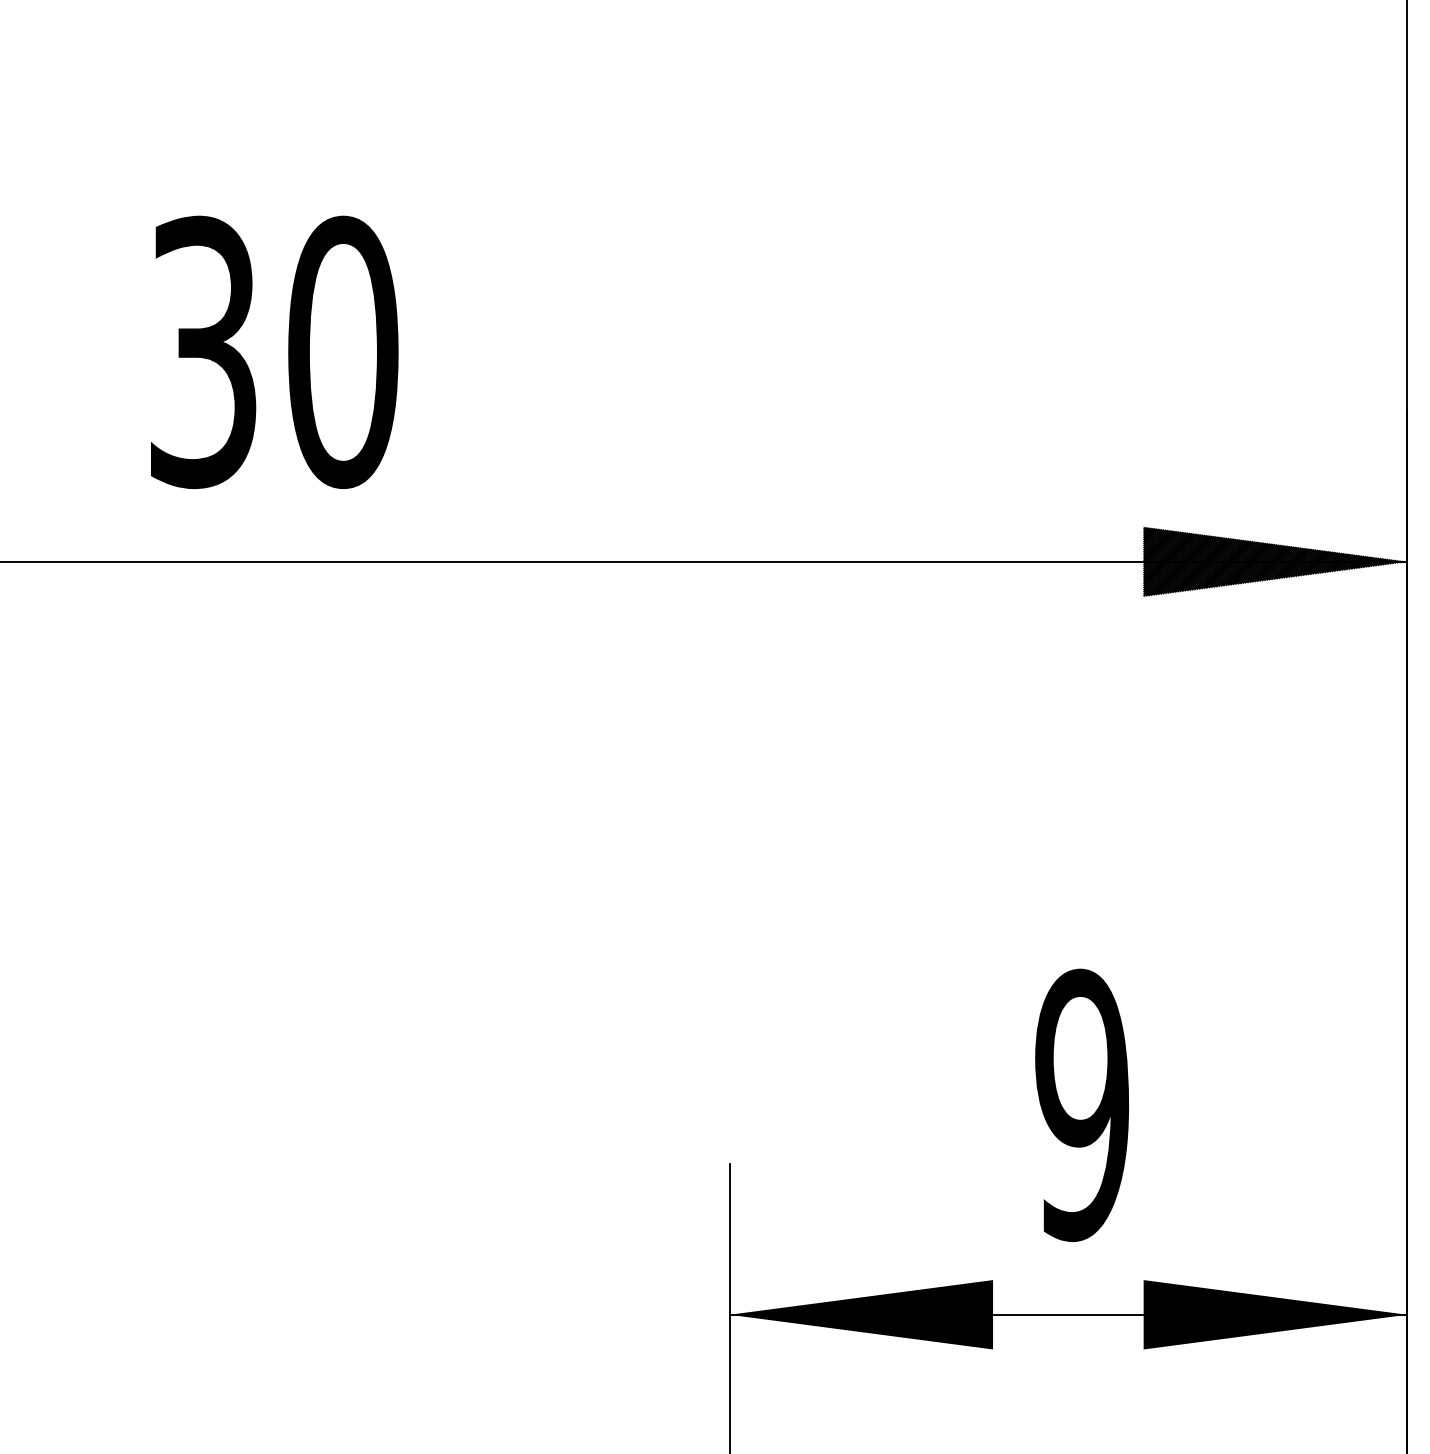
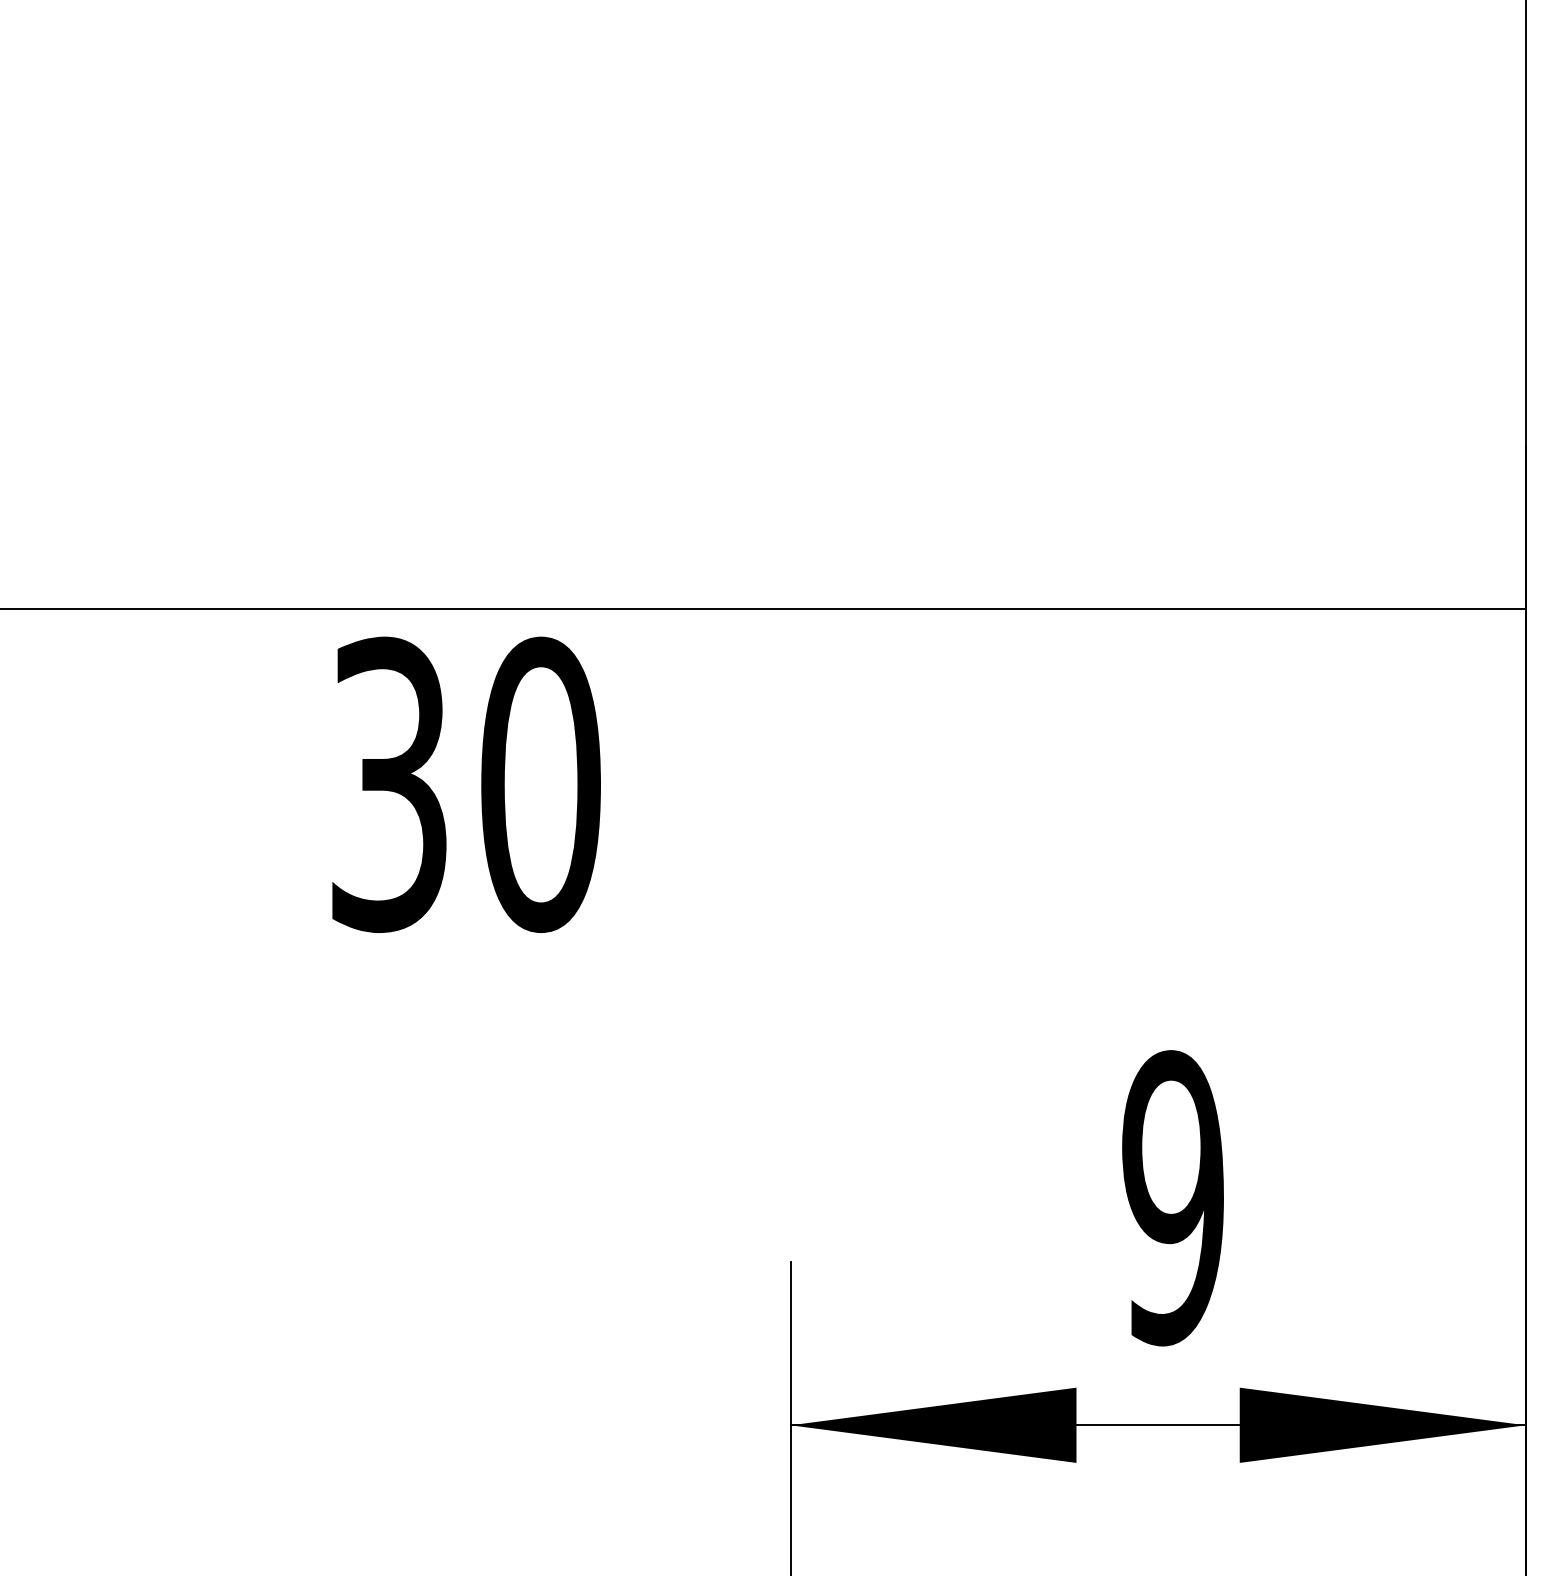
text: (274, 352) -> (466, 784), moved
hatch: (1275, 561) -> (1382, 608), removed

